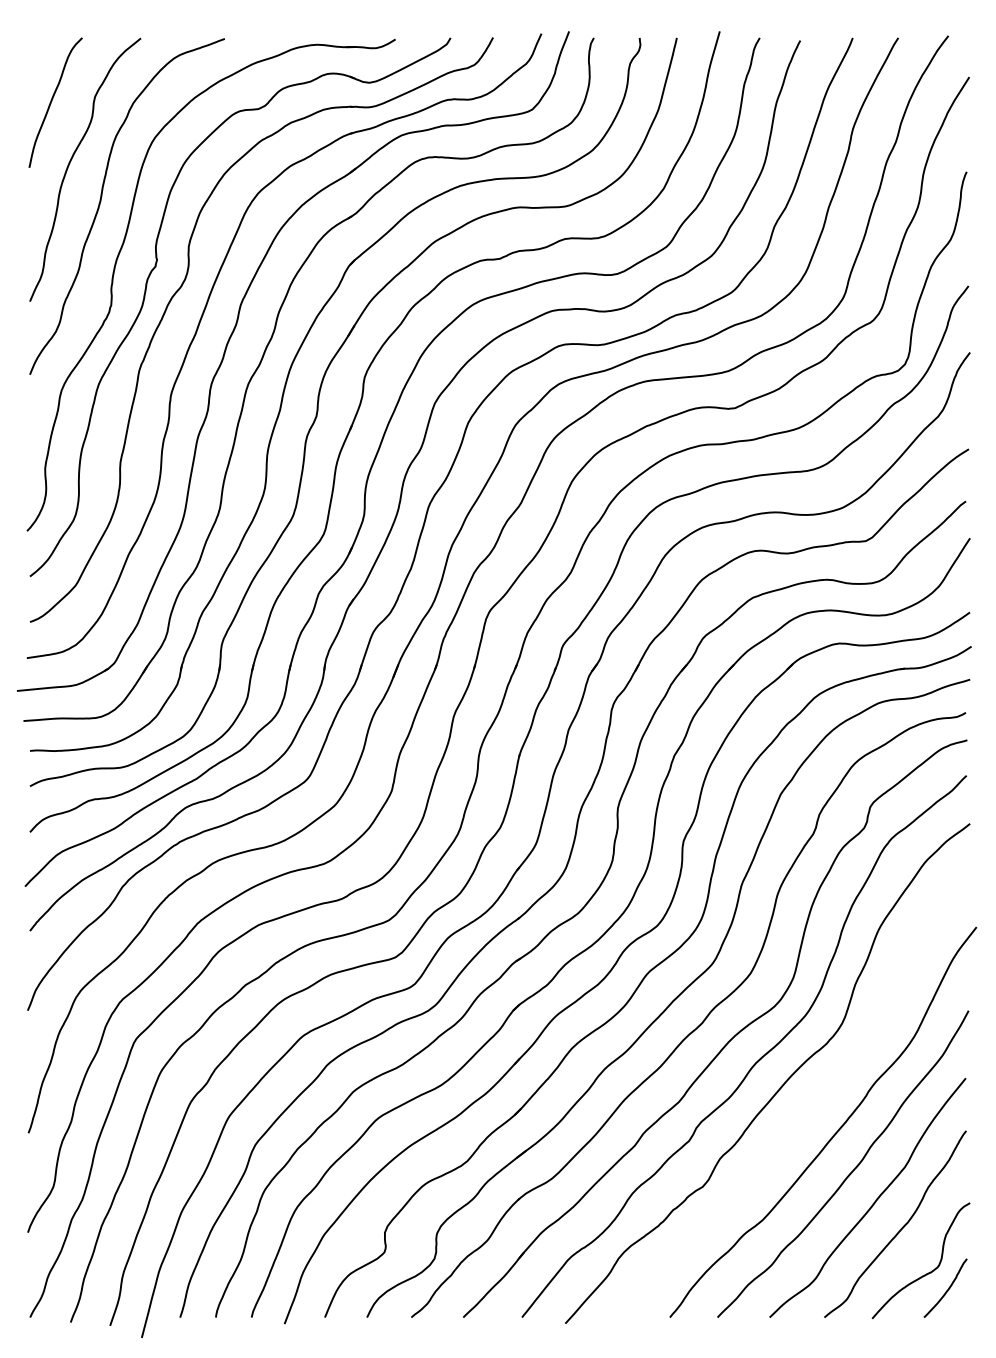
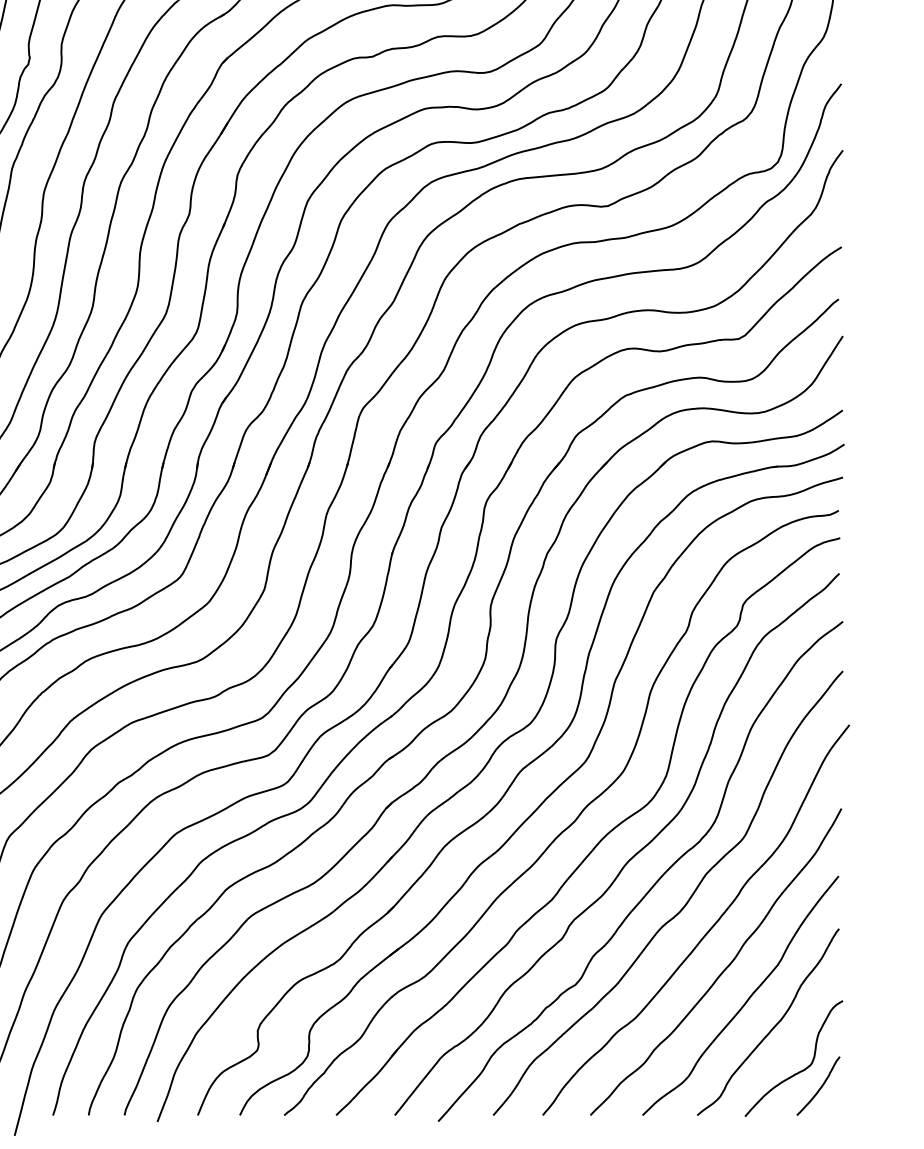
curve: (812, 1105) -> (685, 903), added

